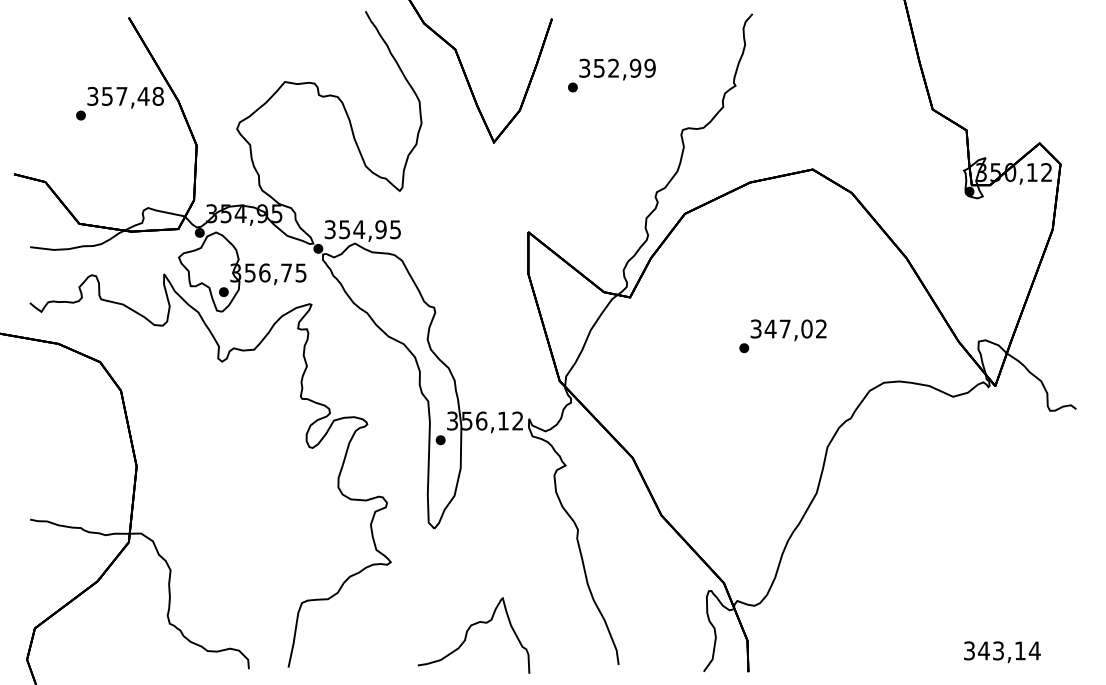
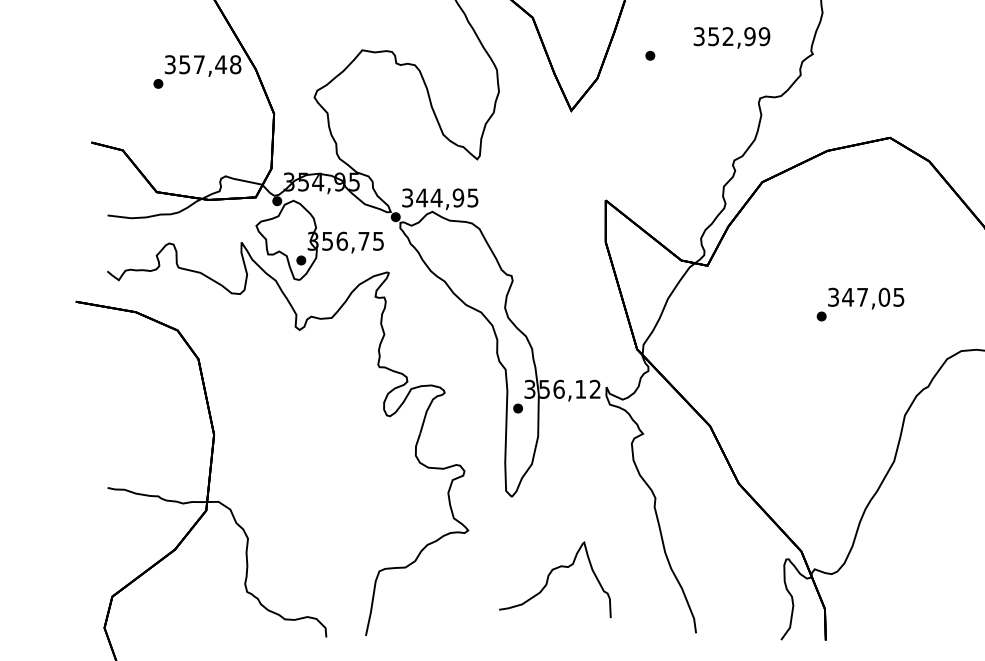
text: (617, 69) -> (731, 37), moved
text: (344, 229) -> (421, 197), 354,95 -> 344,95
text: (821, 328) -> (898, 296), 347,02 -> 347,05
curve: (467, 634) -> (548, 578), moved

